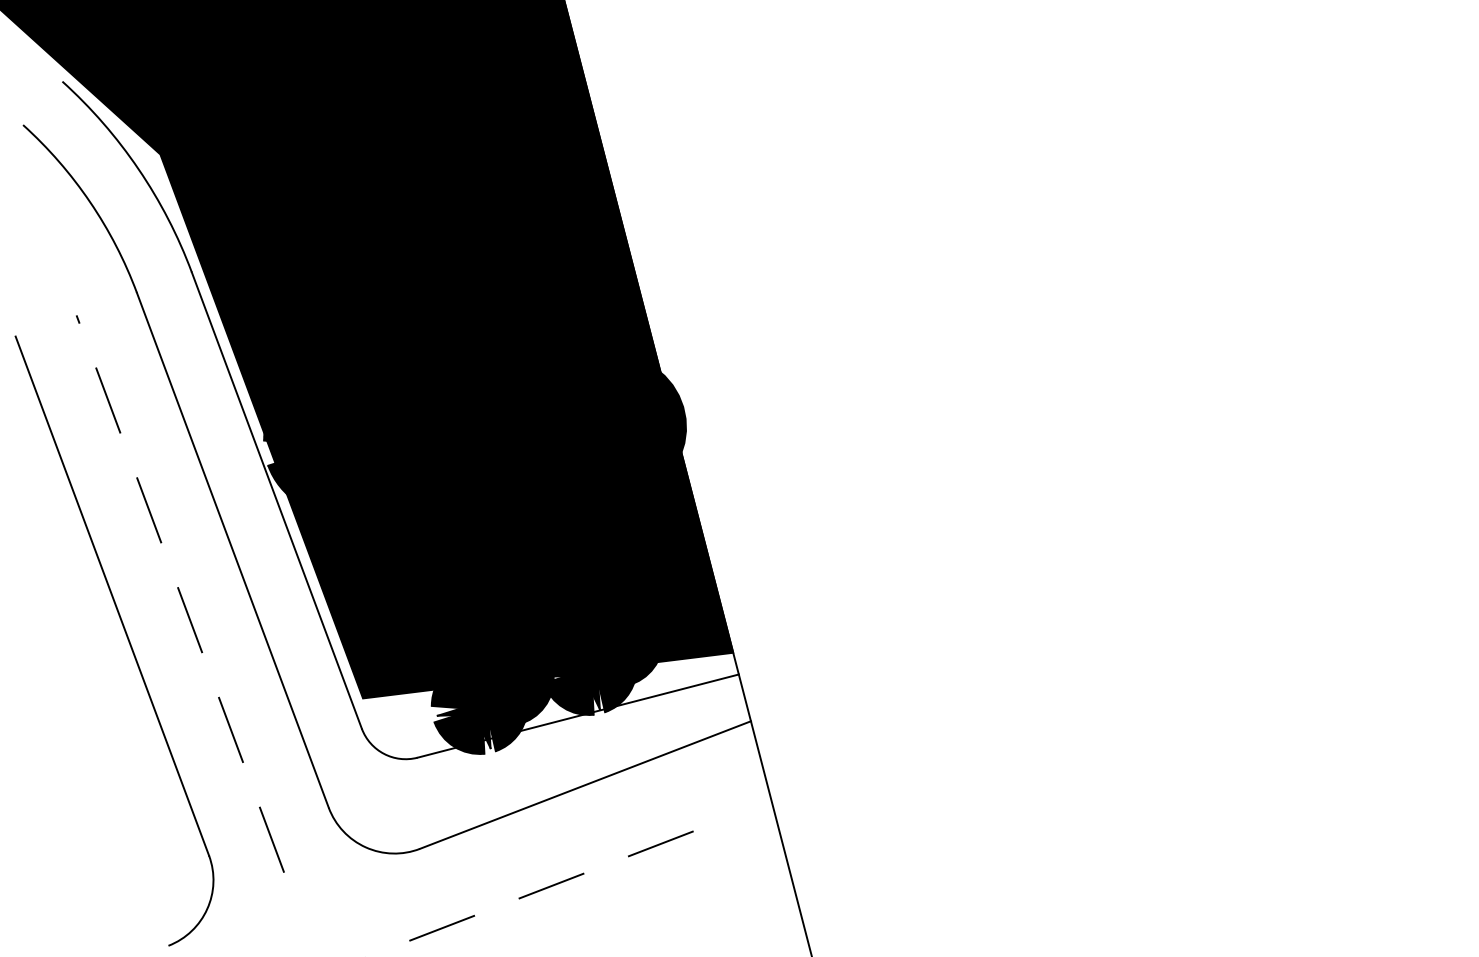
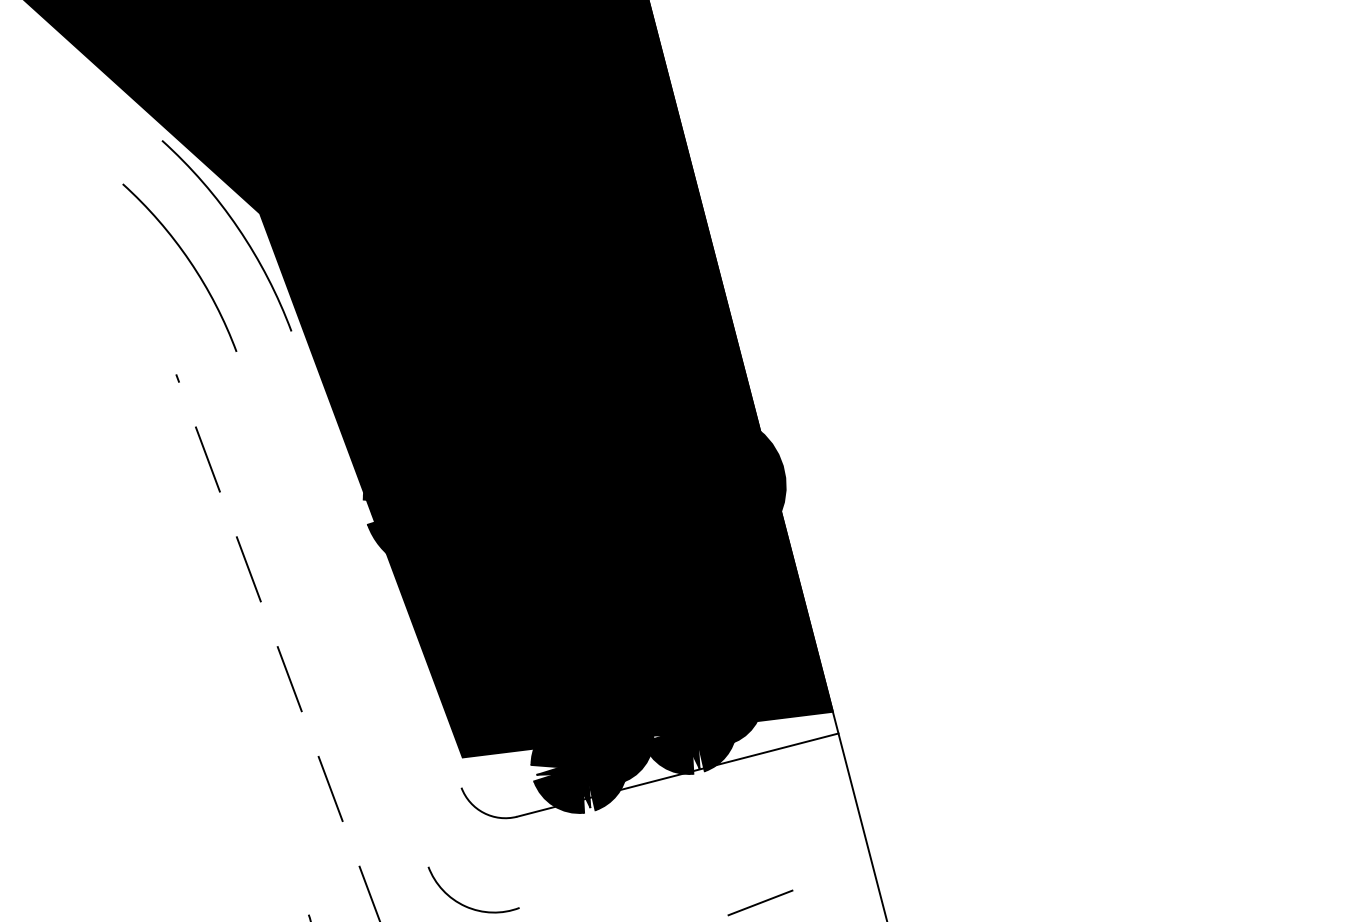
line: (276, 500) -> (376, 559), removed
line: (232, 549) -> (332, 608), removed
line: (112, 595) -> (212, 654), removed
line: (584, 784) -> (684, 843), removed

